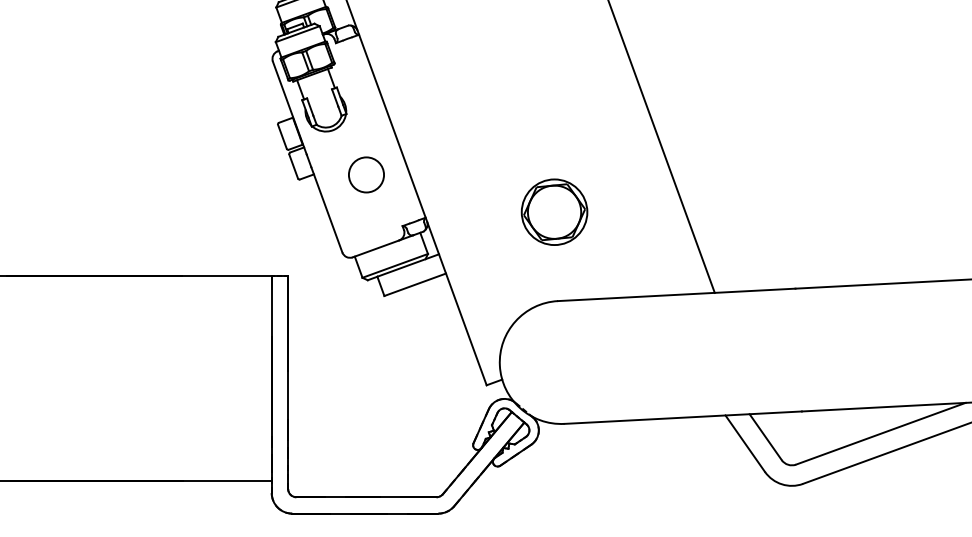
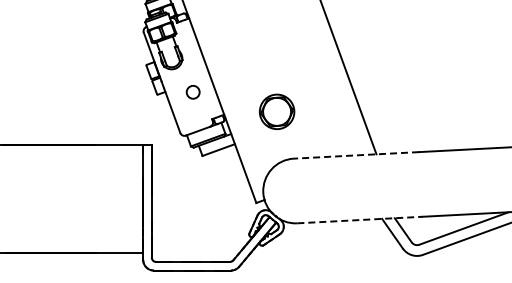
circle: (367, 175) -> (193, 92), size x0.7
part: (555, 211) -> (277, 111), moved
line: (676, 295) -> (356, 155), solid -> dashed
line: (682, 418) -> (359, 220), solid -> dashed

